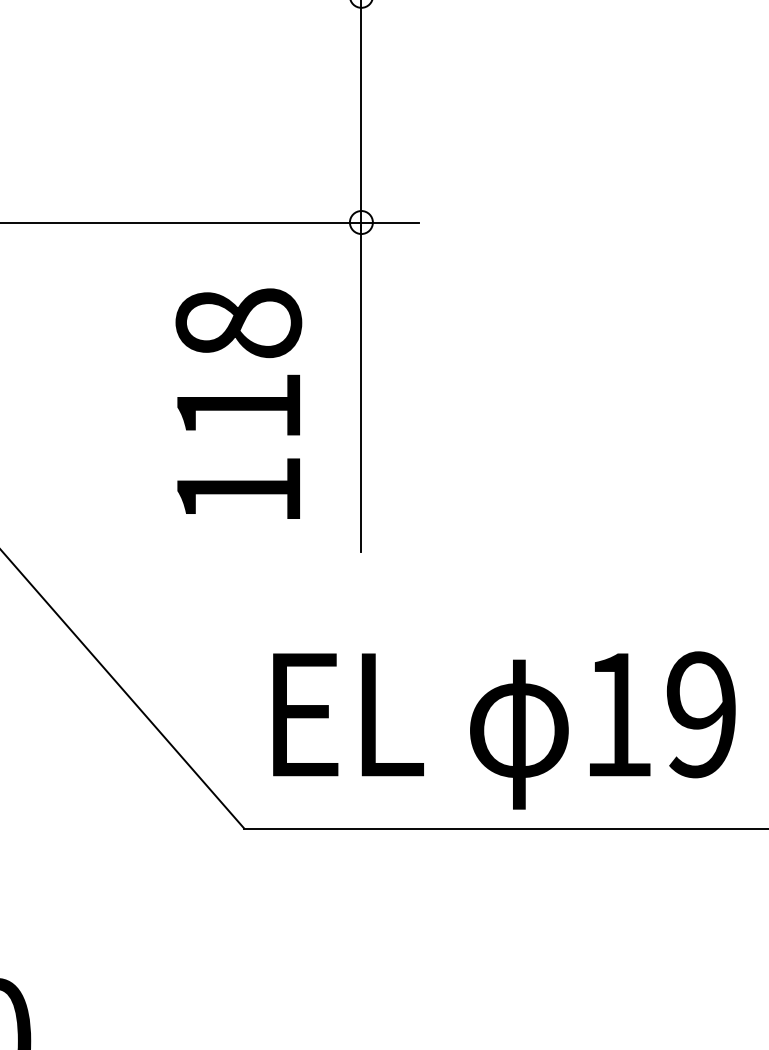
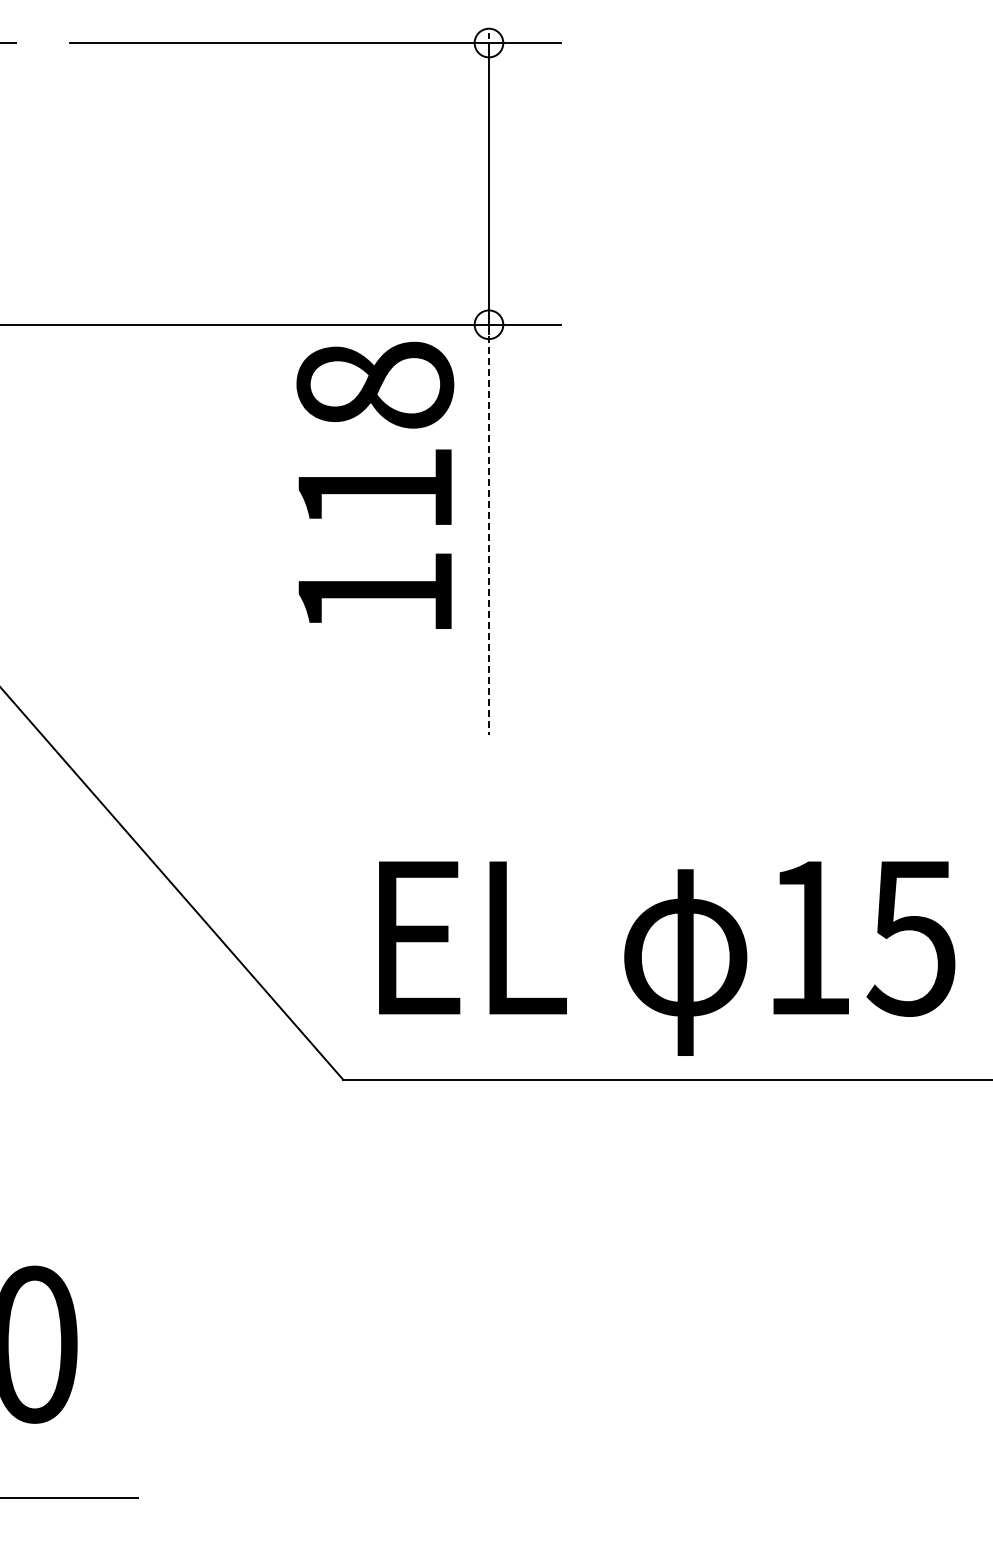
line: (361, 386) -> (488, 529), solid -> dashed
text: (238, 402) -> (375, 484), moved
text: (699, 714) -> (910, 937), 19 -> 15

